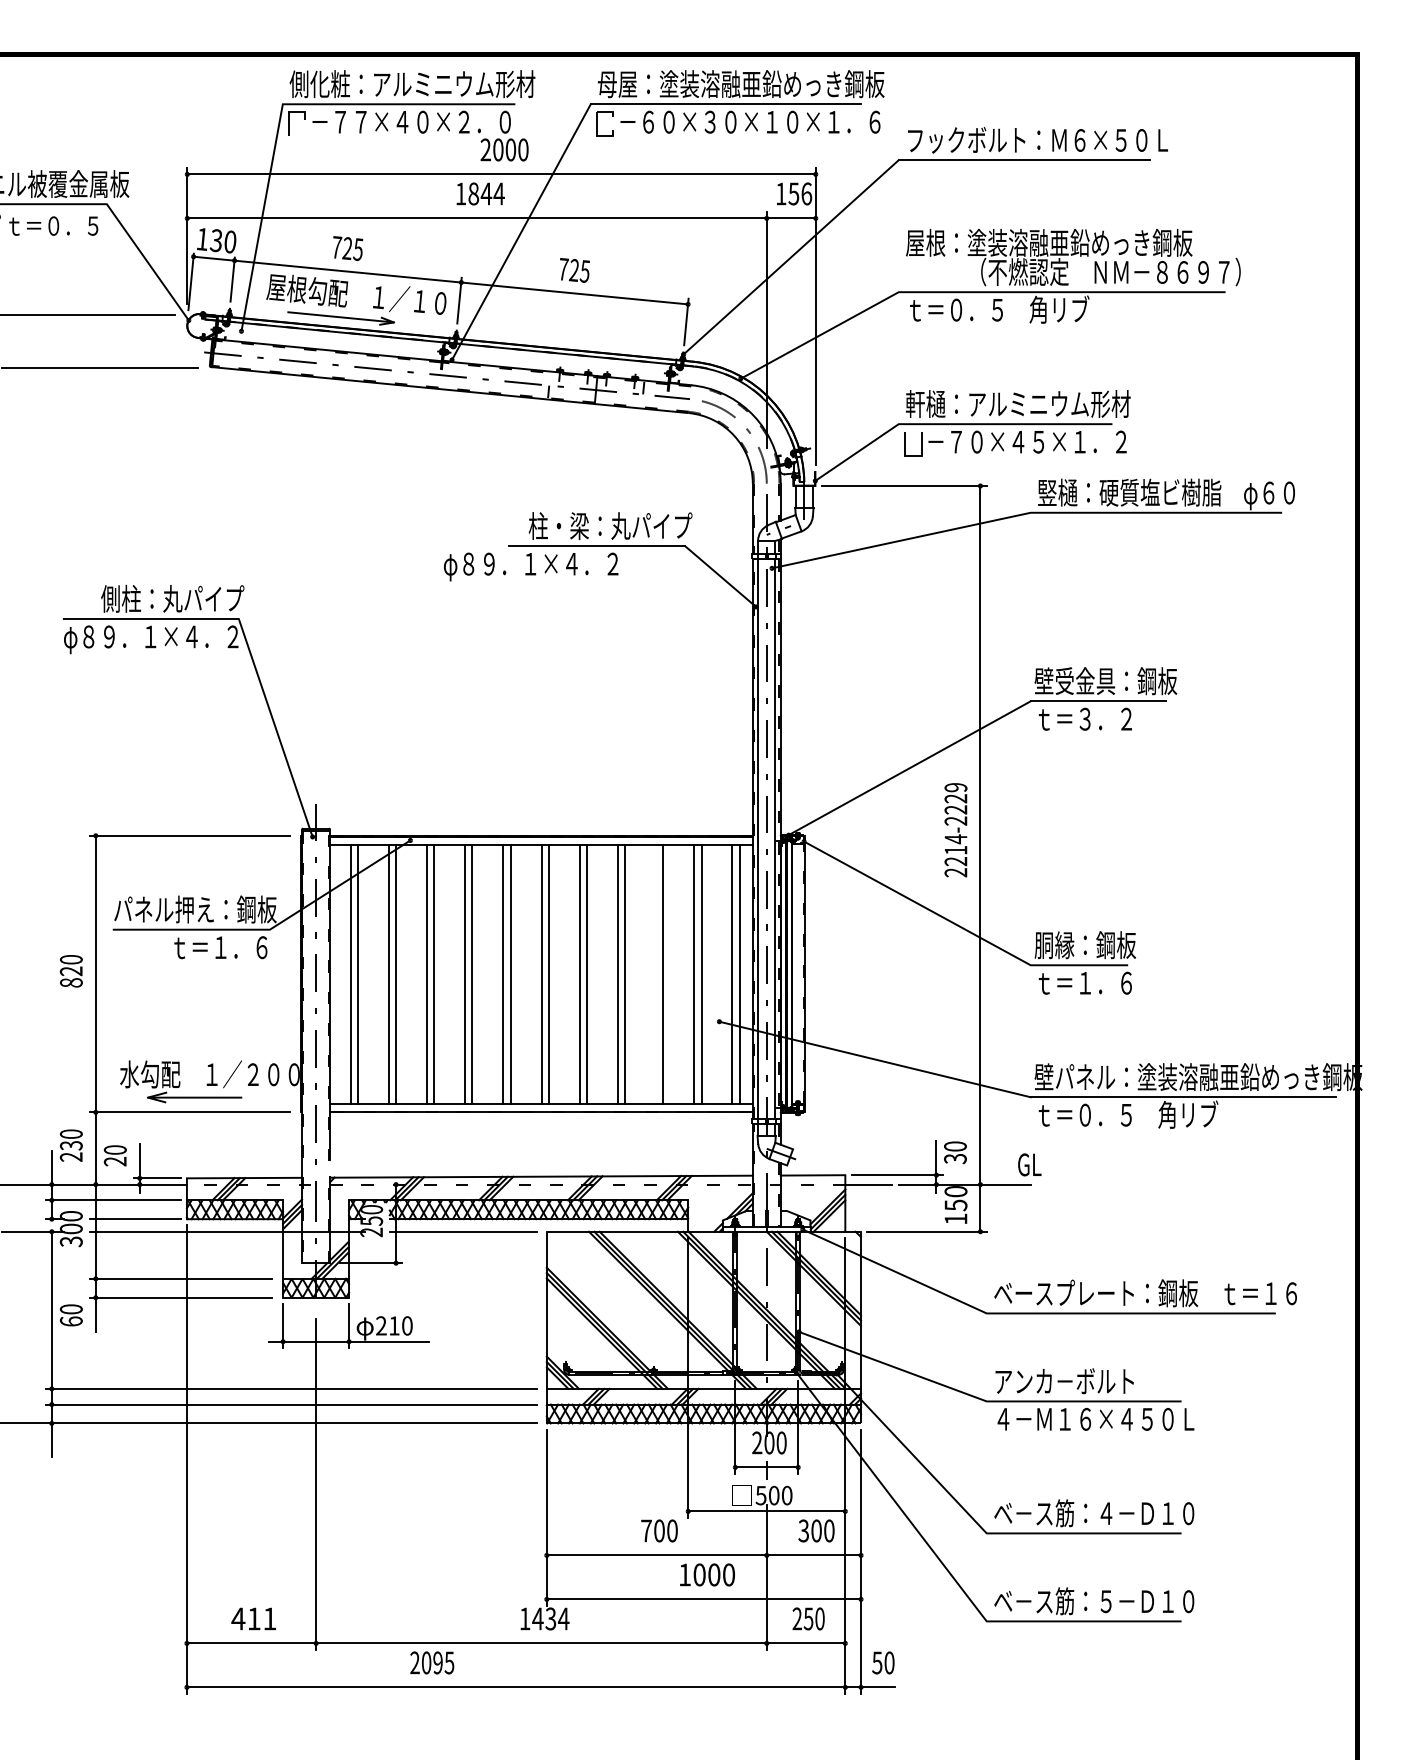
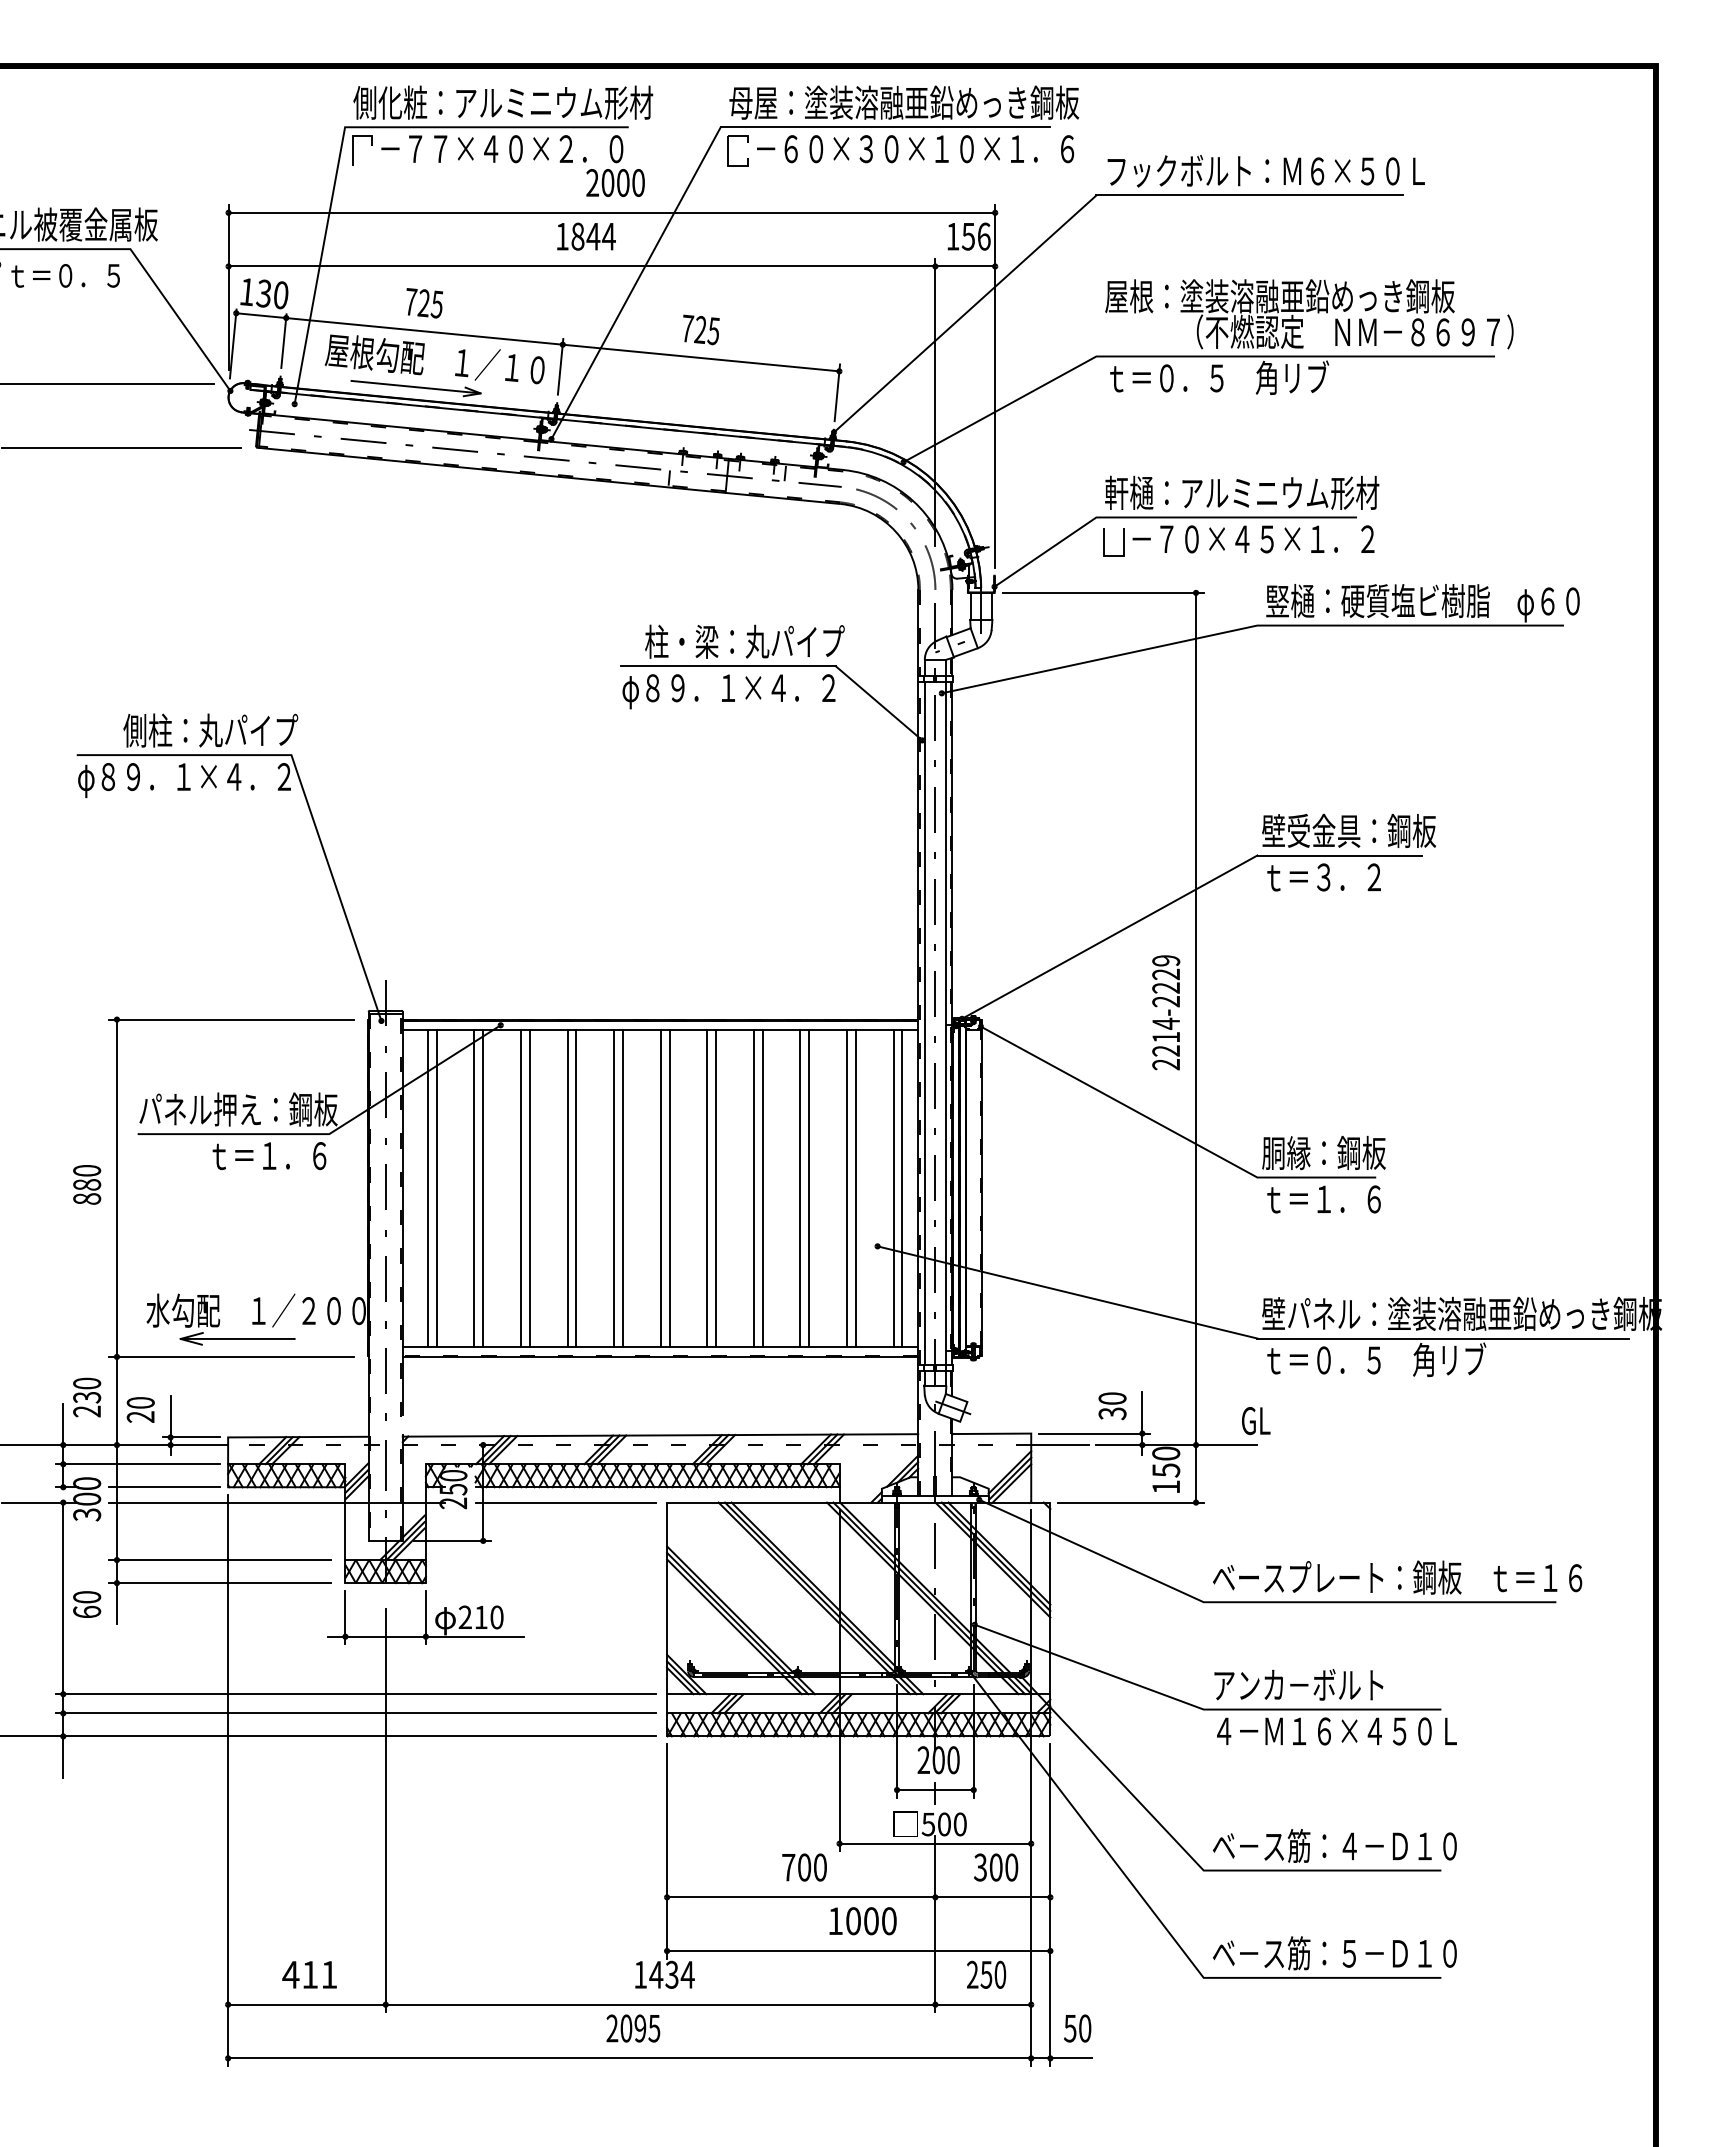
text: (530, 566) -> (728, 691), moved
text: (71, 970) -> (87, 1184), 820 -> 880
line: (656, 974) -> (800, 1188), added
text: (955, 1152) -> (1112, 1406), moved
text: (432, 1662) -> (633, 2028), moved

